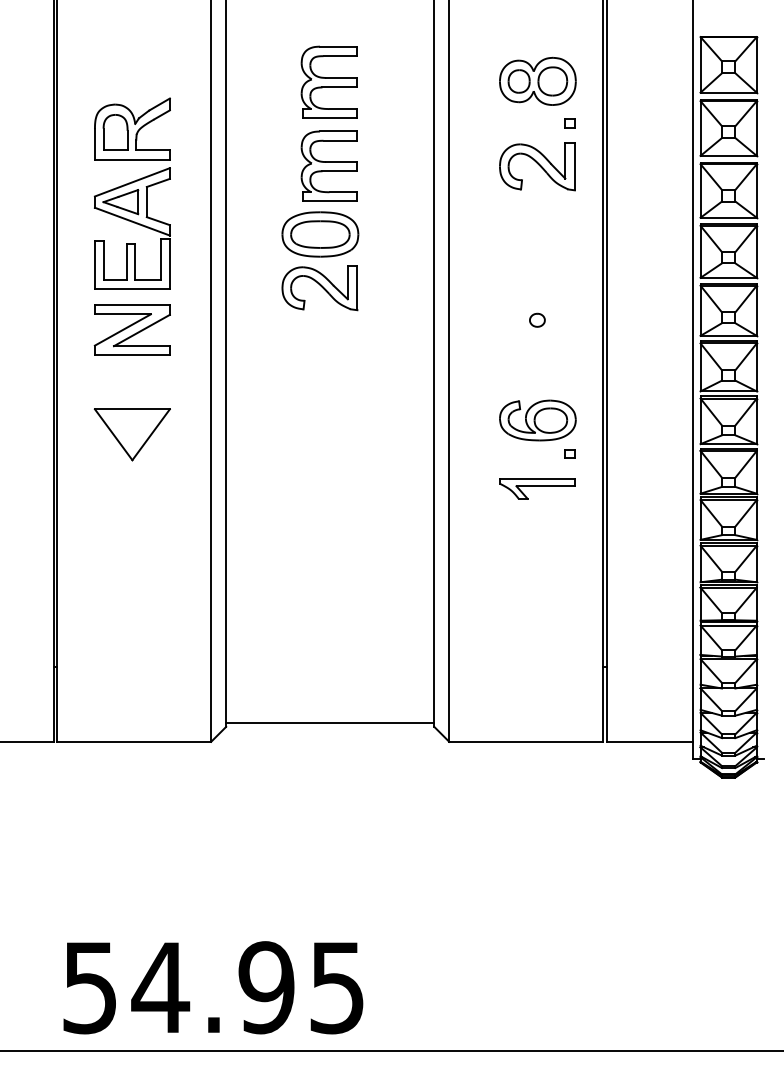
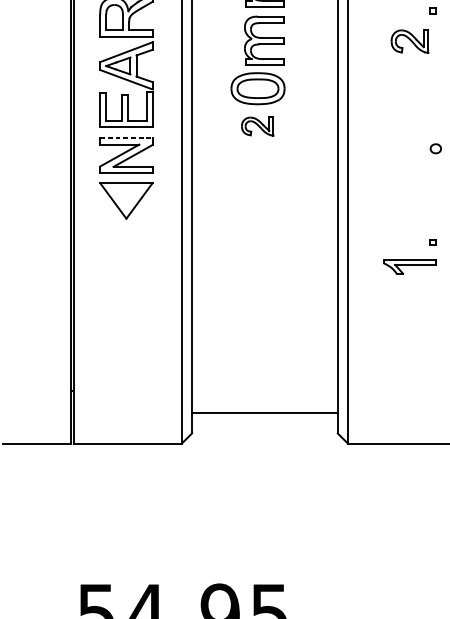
part: (537, 166) -> (410, 41), size x0.7
part: (319, 288) -> (257, 126), size x0.6
line: (132, 304) -> (126, 137), solid -> dashed
part: (537, 319) -> (435, 148), moved
part: (537, 420) -> (410, 218), removed
part: (131, 434) -> (125, 200), moved
line: (330, 723) -> (265, 412), moved

